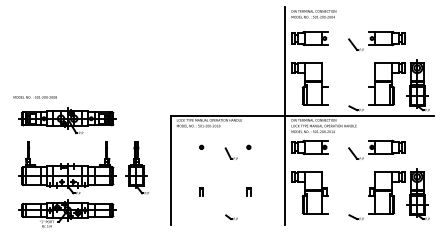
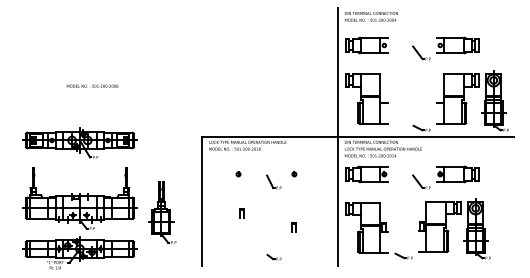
text: (35, 96) -> (92, 85), moved
part: (137, 167) -> (162, 212), moved
part: (201, 192) -> (241, 213), moved
part: (389, 193) -> (442, 228), moved

